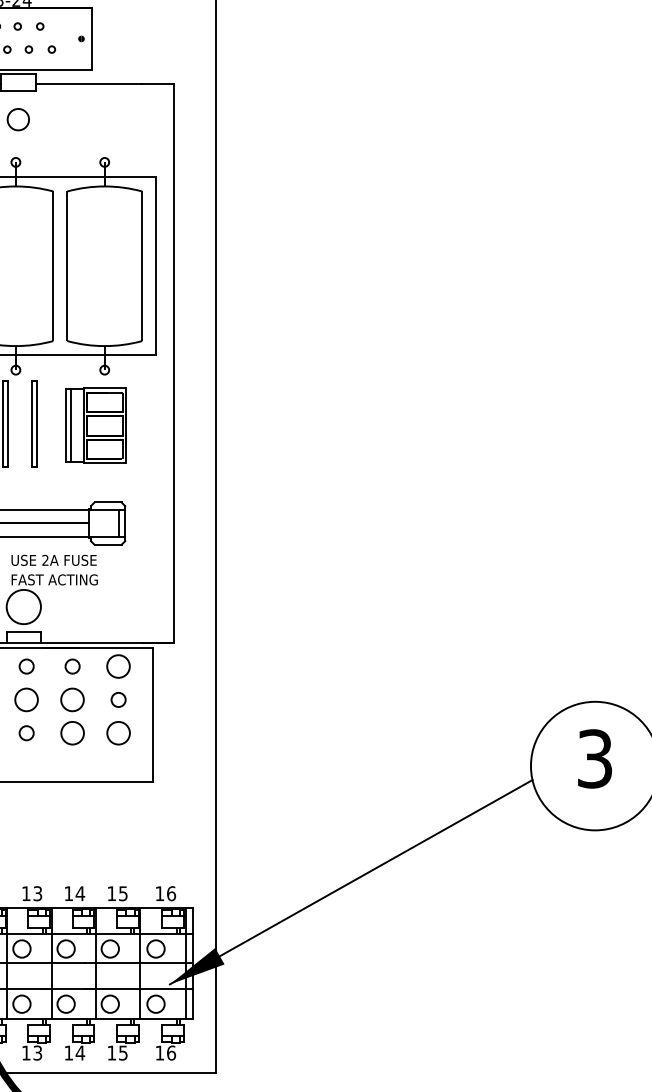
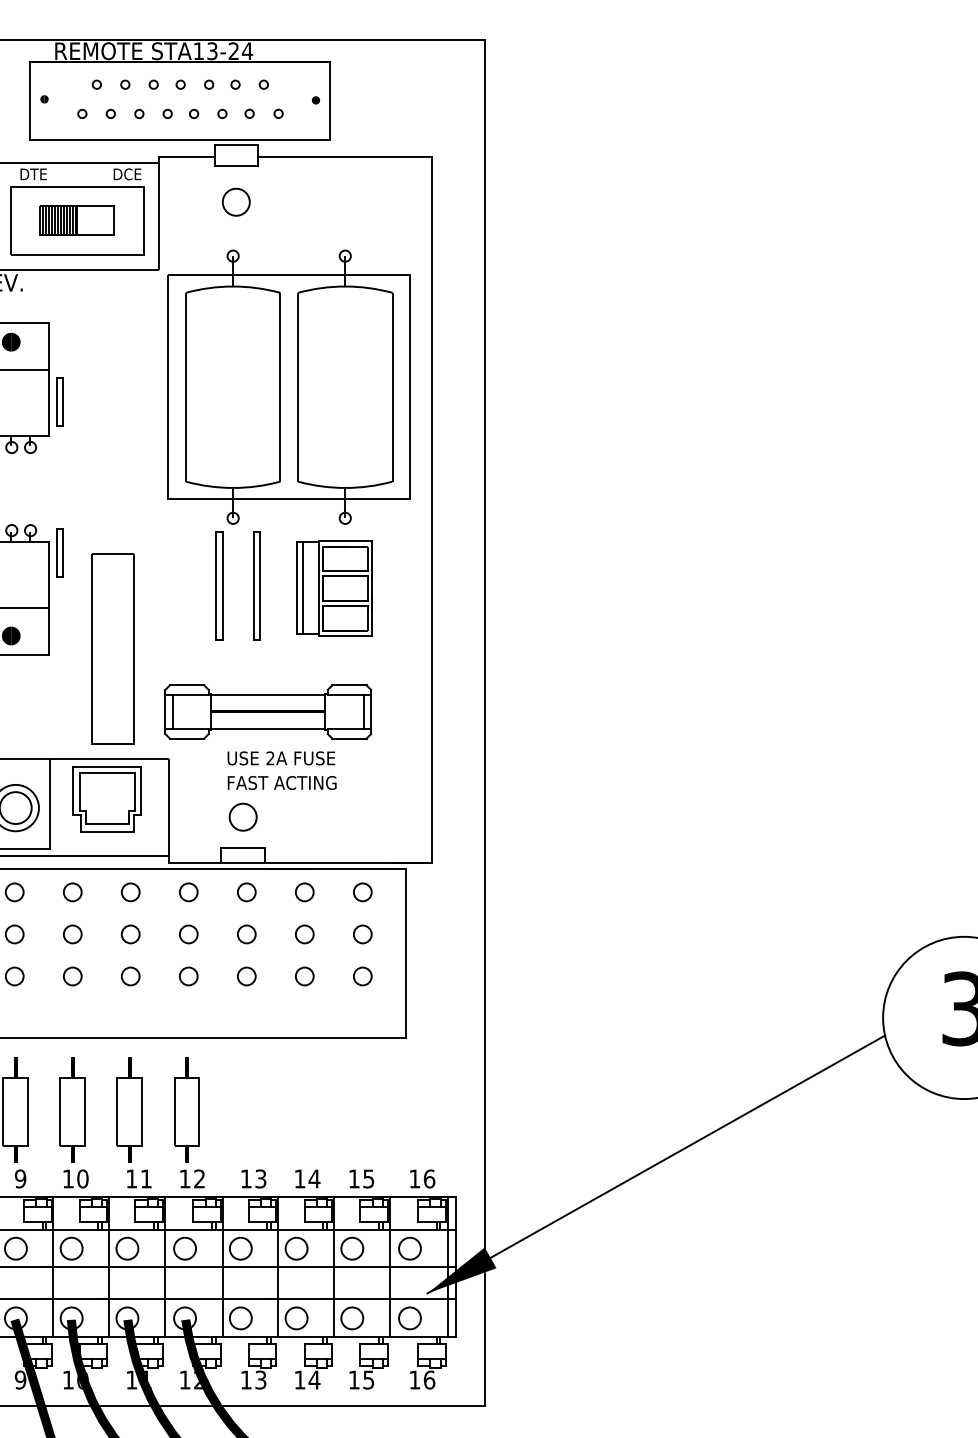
circle: (23, 606) -> (242, 816), size x0.62
circle: (118, 666) -> (362, 892), size x0.62
circle: (26, 699) -> (246, 934), size x0.62
circle: (72, 699) -> (304, 934), size x0.62
circle: (72, 733) -> (304, 976), size x0.62
circle: (118, 733) -> (362, 976), size x0.62

